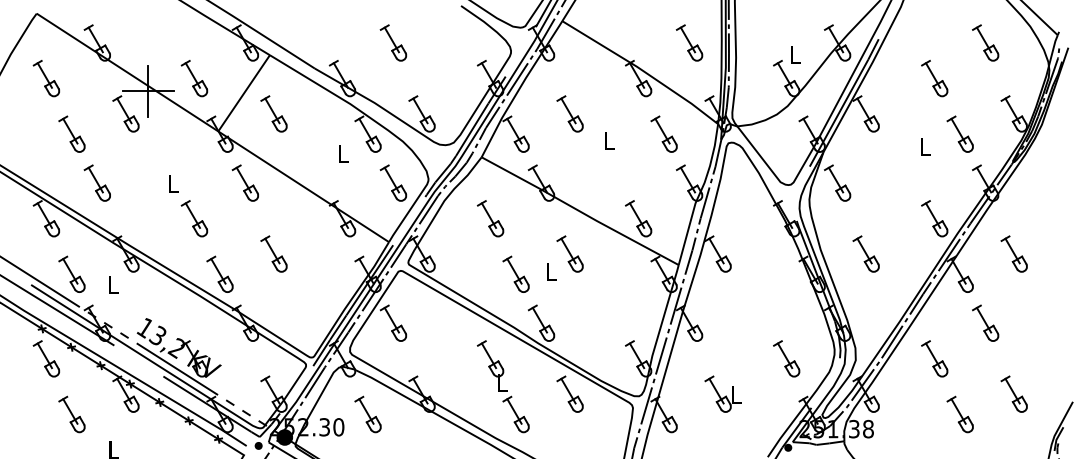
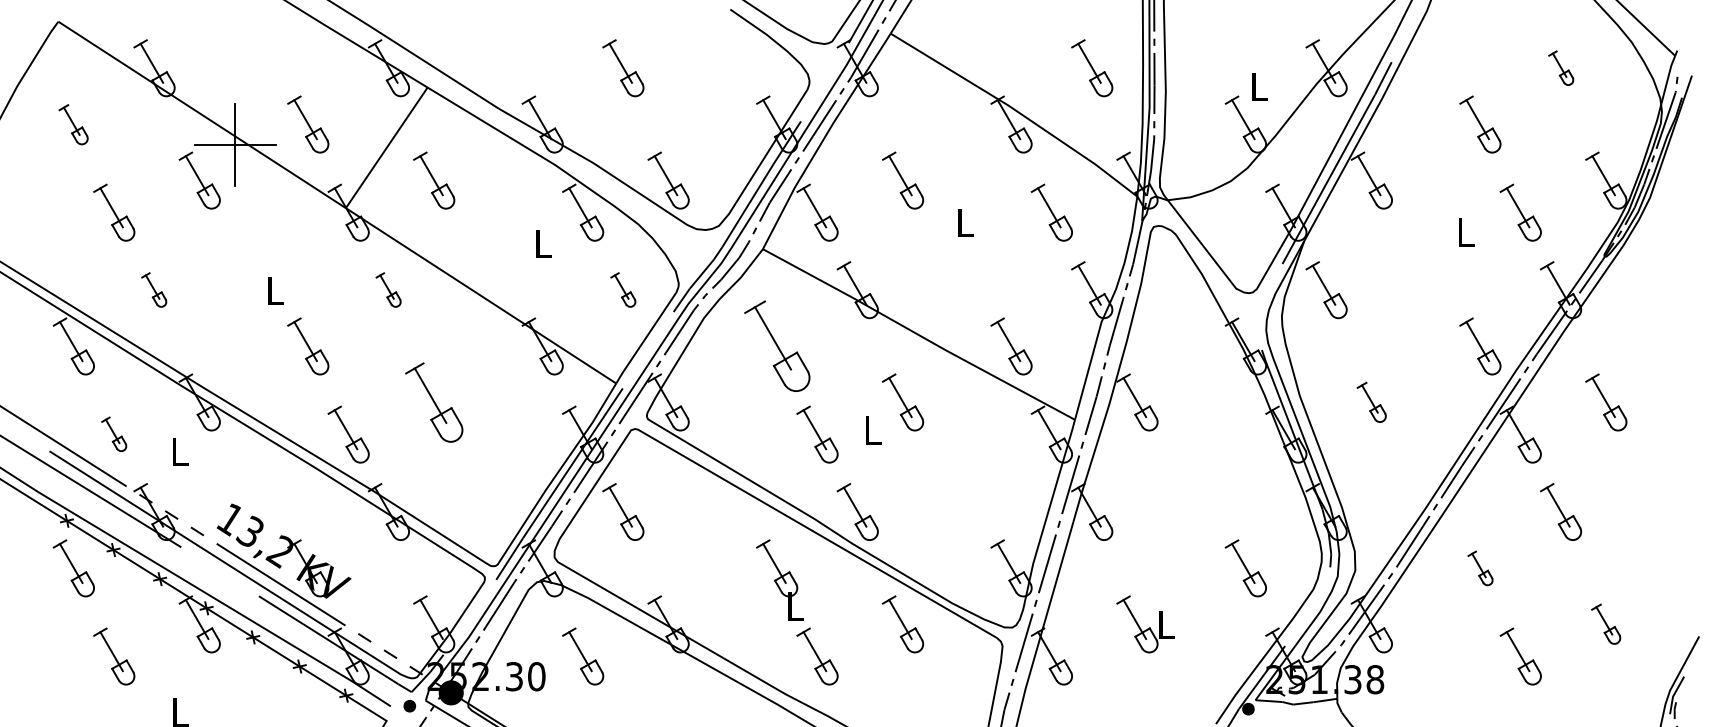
part: (985, 42) -> (1560, 67), size x0.6
part: (45, 78) -> (72, 124), size x0.7
part: (96, 182) -> (153, 289), size x0.6
part: (244, 182) -> (387, 289), size x0.6
part: (393, 182) -> (623, 289), size x0.6
part: (490, 218) -> (776, 346), size x1.6
part: (273, 253) -> (433, 401), size x1.4
part: (865, 253) -> (1370, 401), size x0.7
part: (71, 273) -> (113, 433), size x0.6
part: (934, 358) -> (1479, 567), size x0.6
part: (1013, 393) -> (1605, 623), size x0.7

